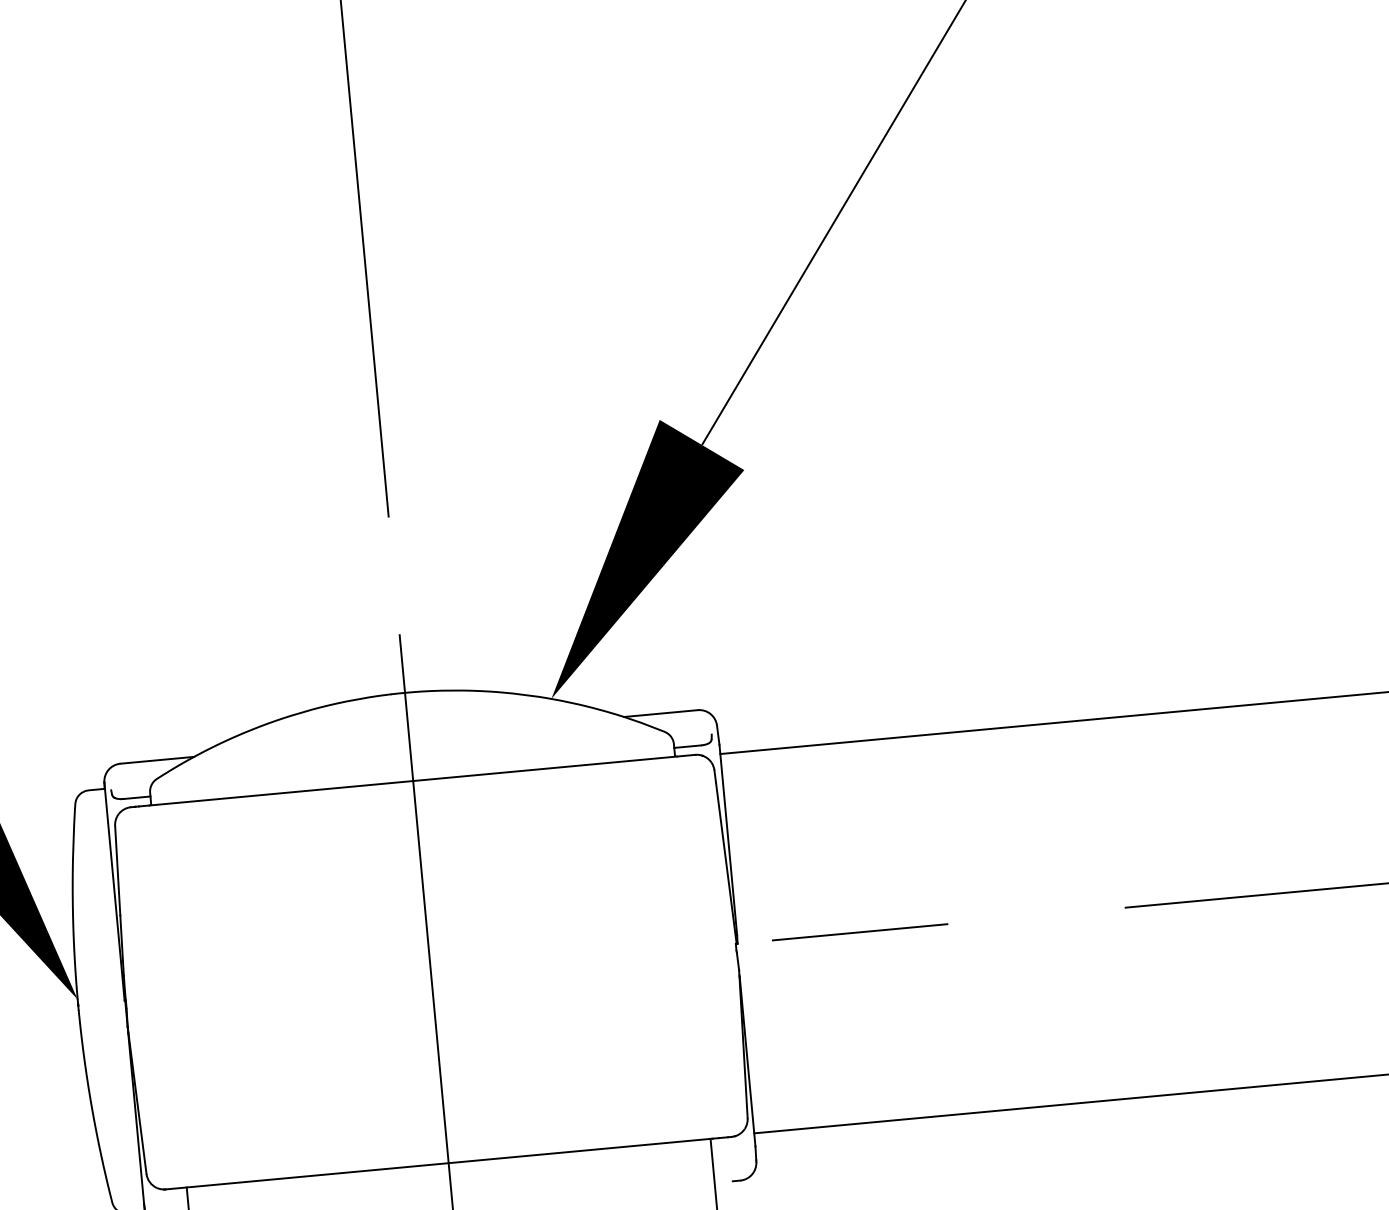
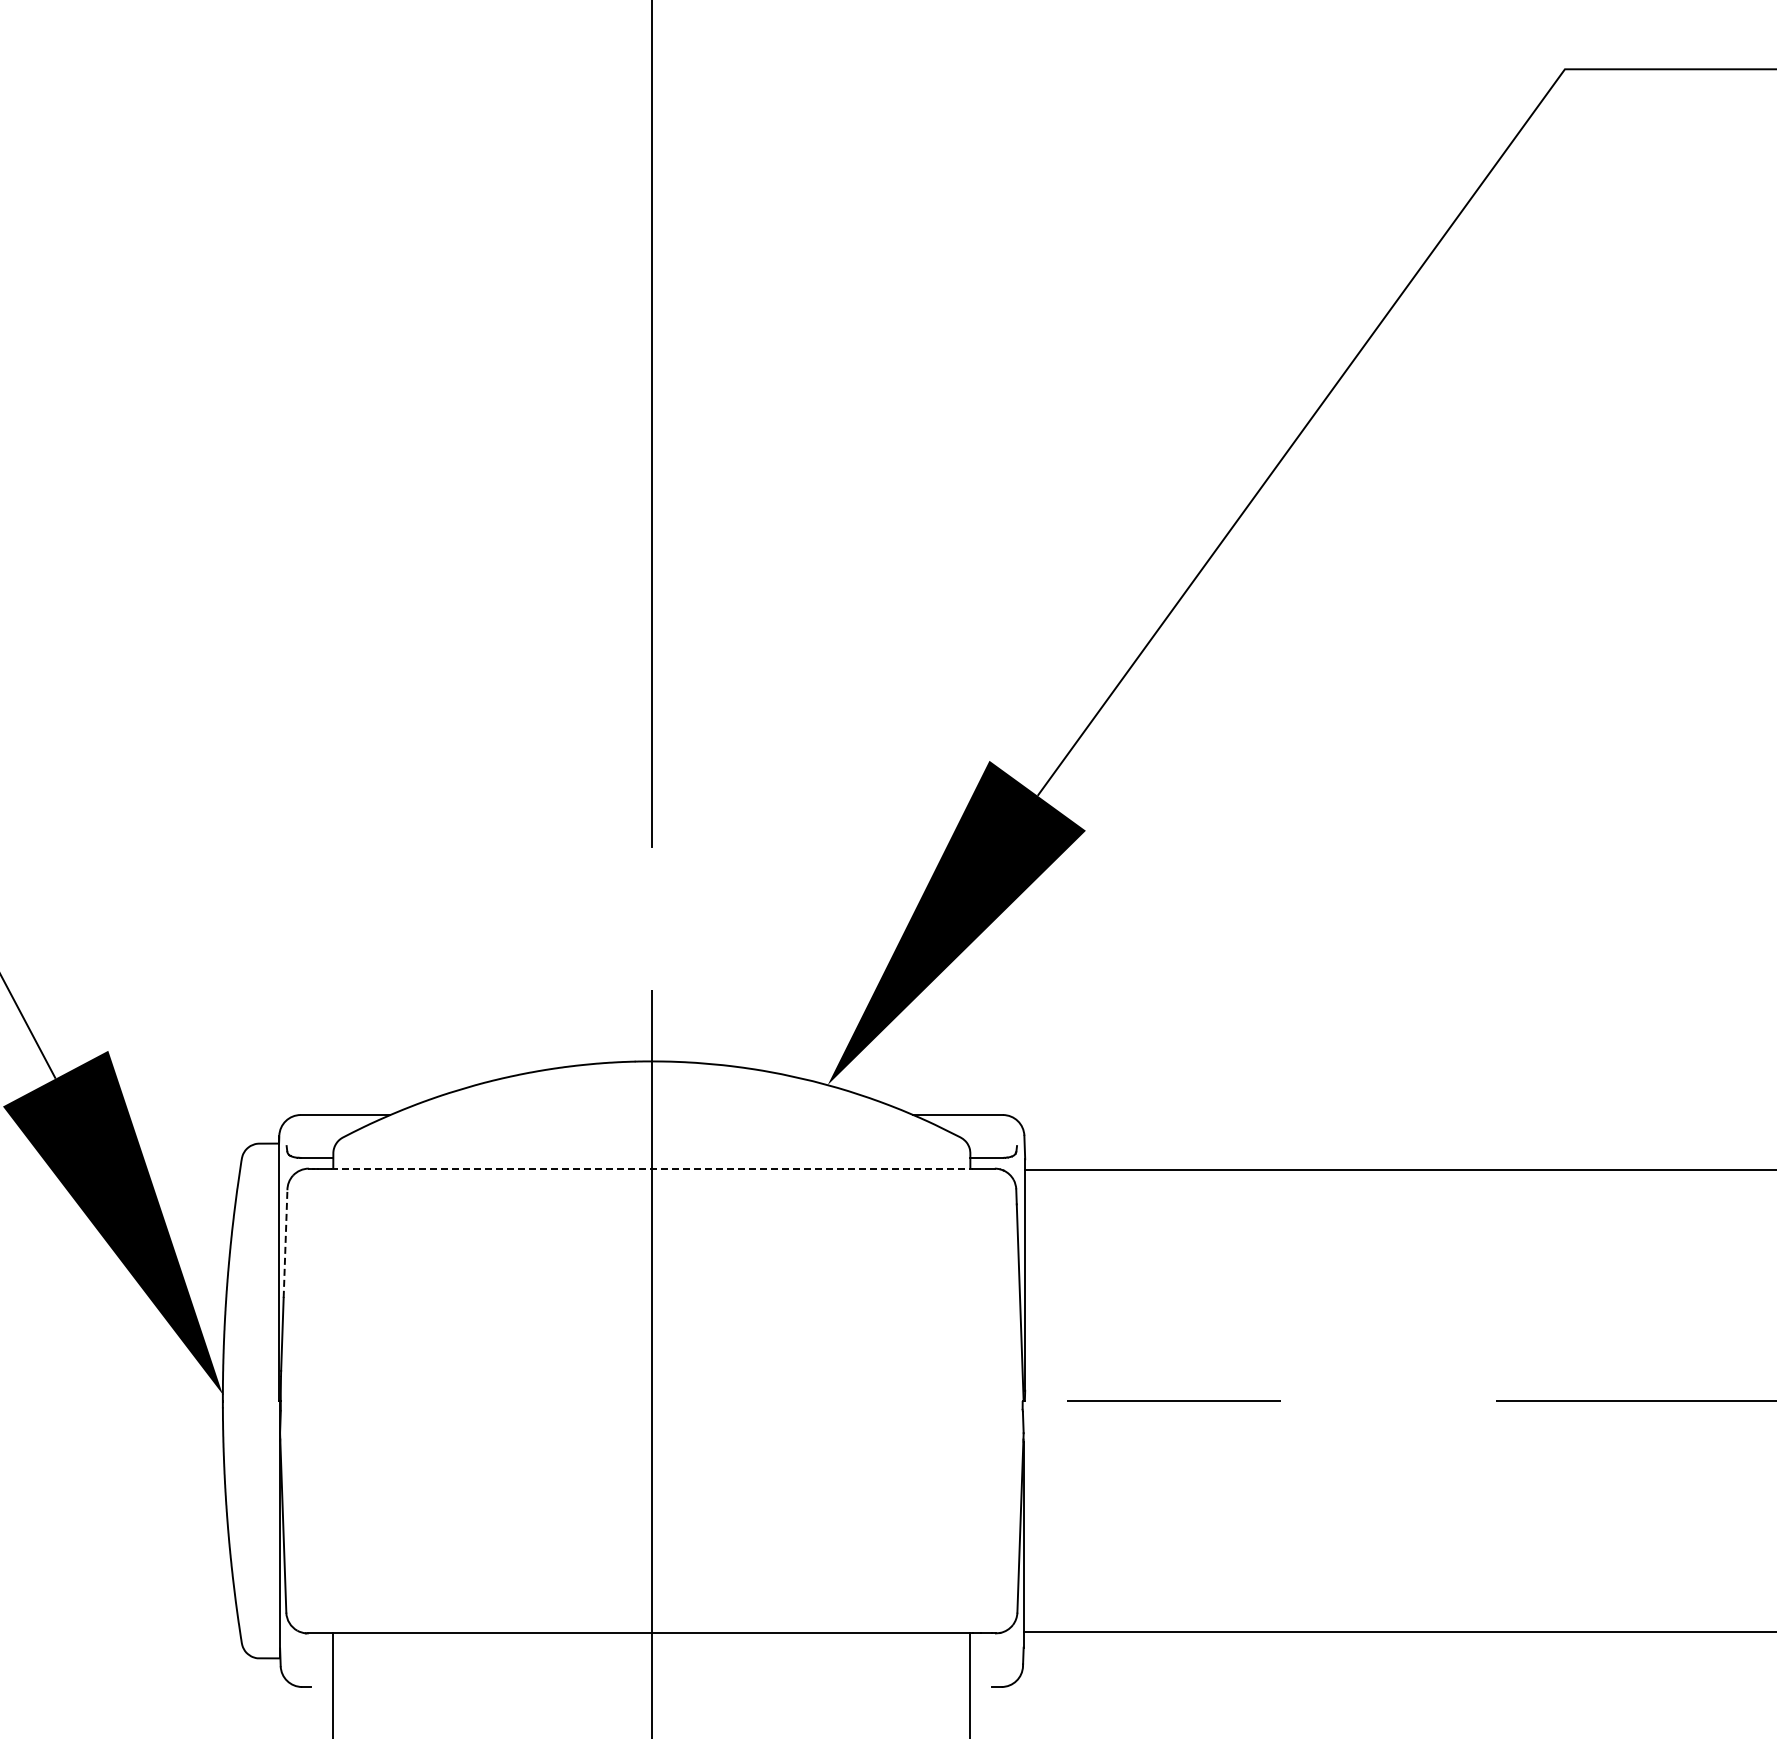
line: (413, 780) -> (652, 1168), solid -> dashed
line: (117, 871) -> (285, 1244), solid -> dashed

